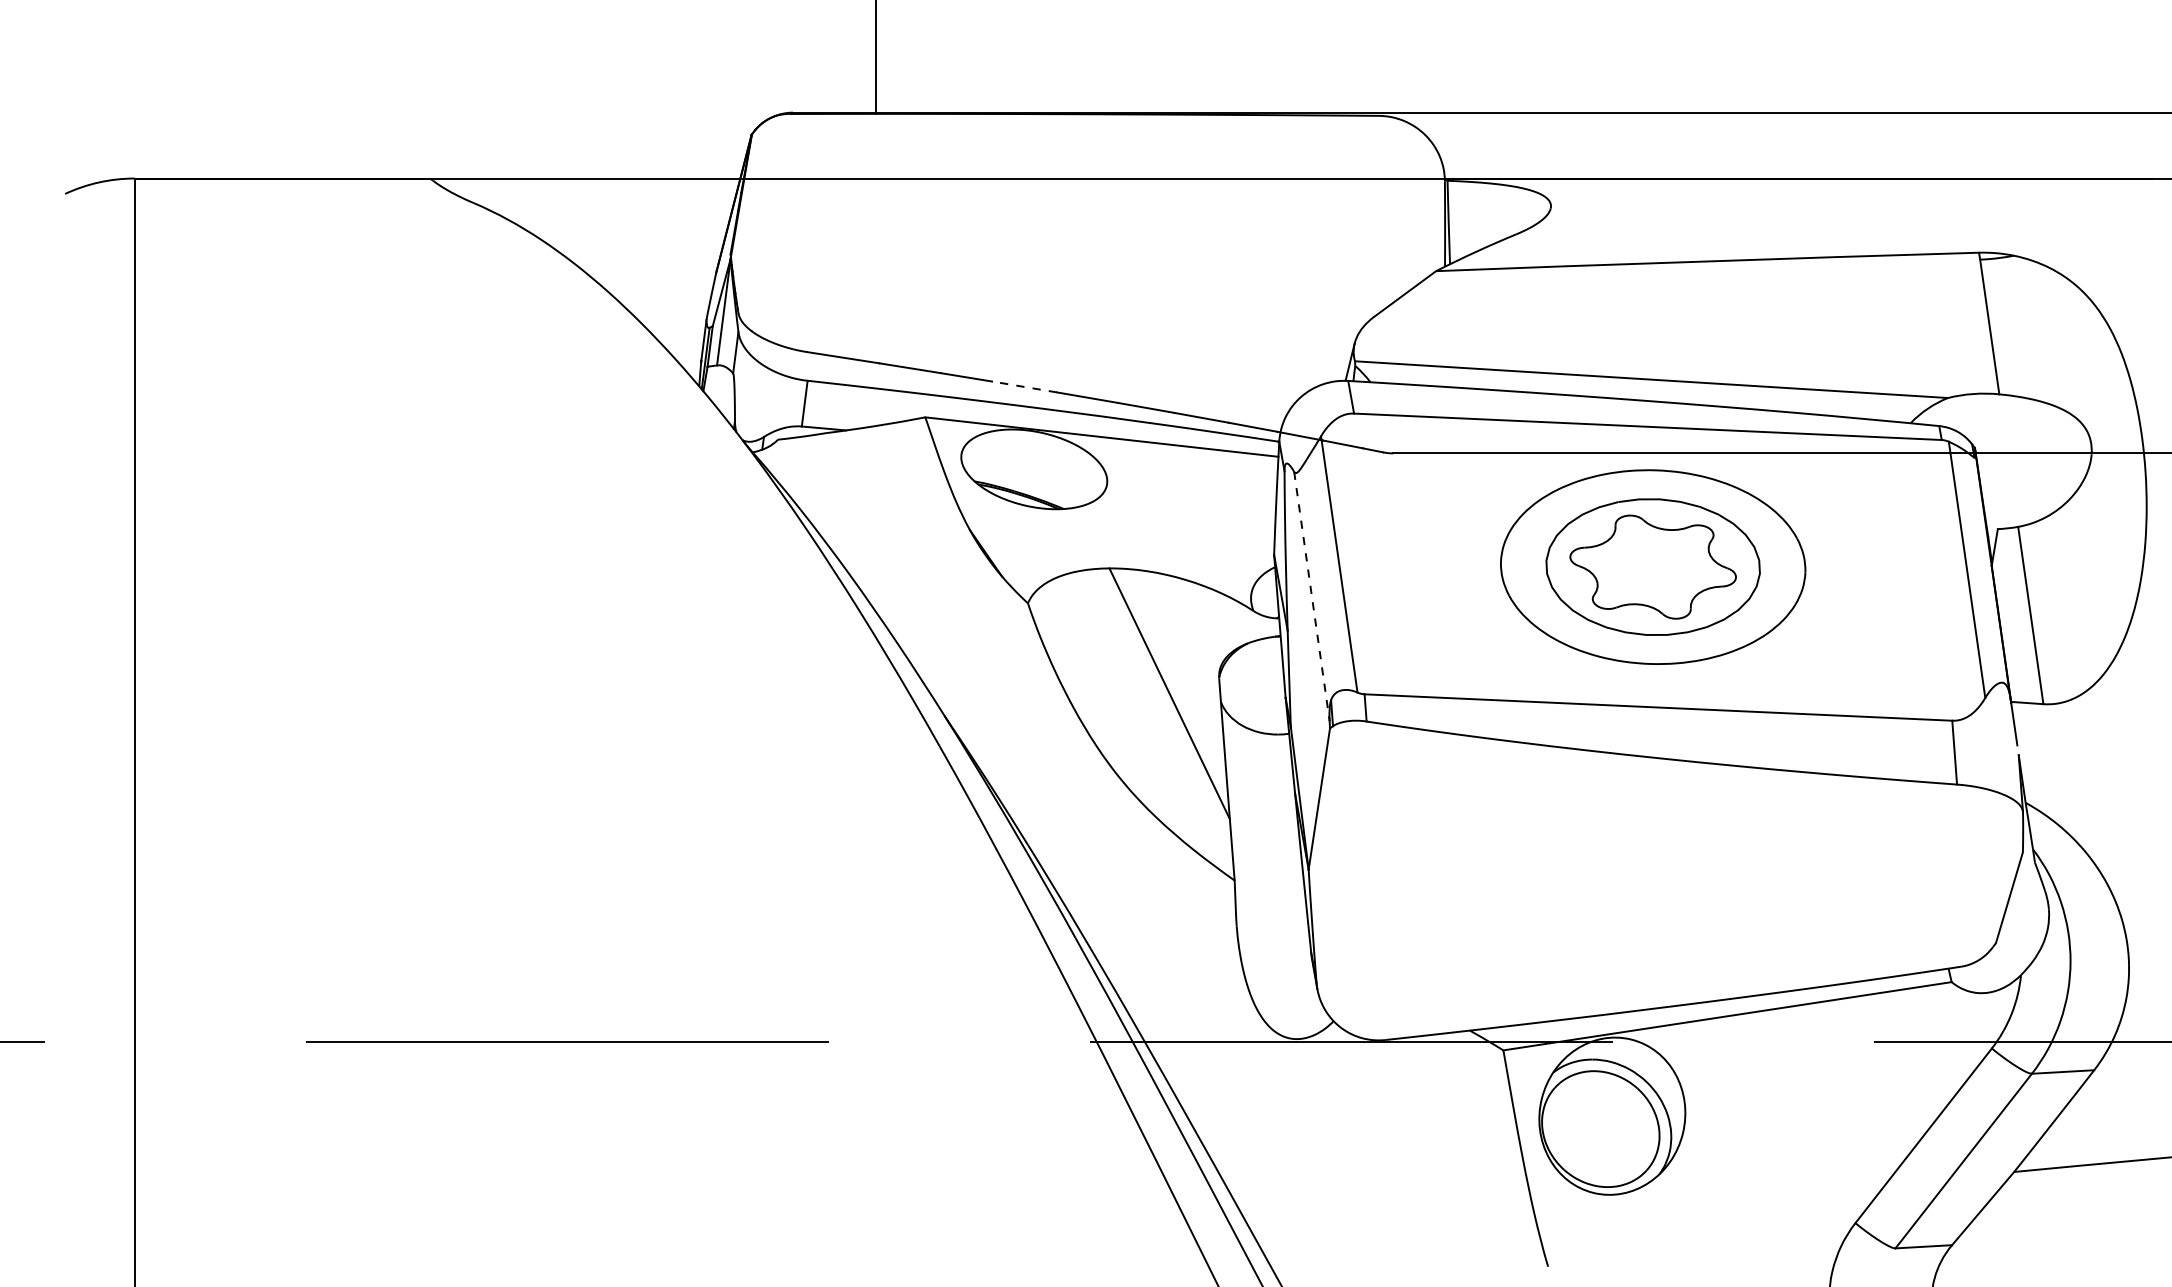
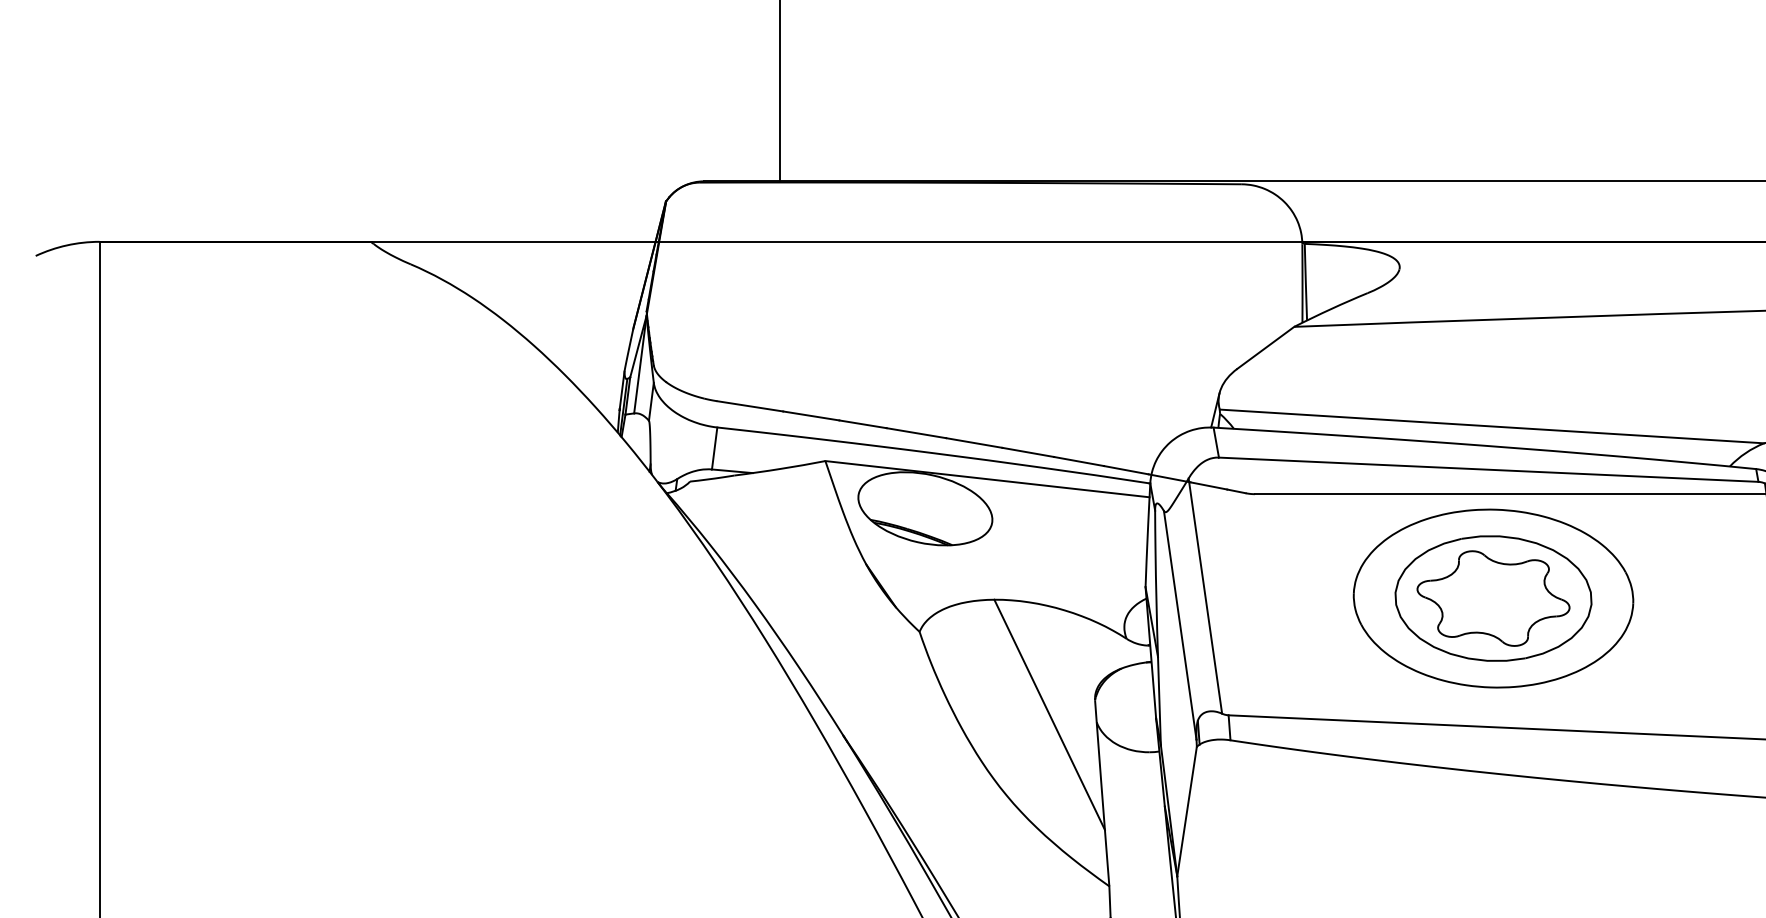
line: (1024, 386) -> (916, 432), dashed -> solid
line: (1311, 596) -> (1179, 625), dashed -> solid

